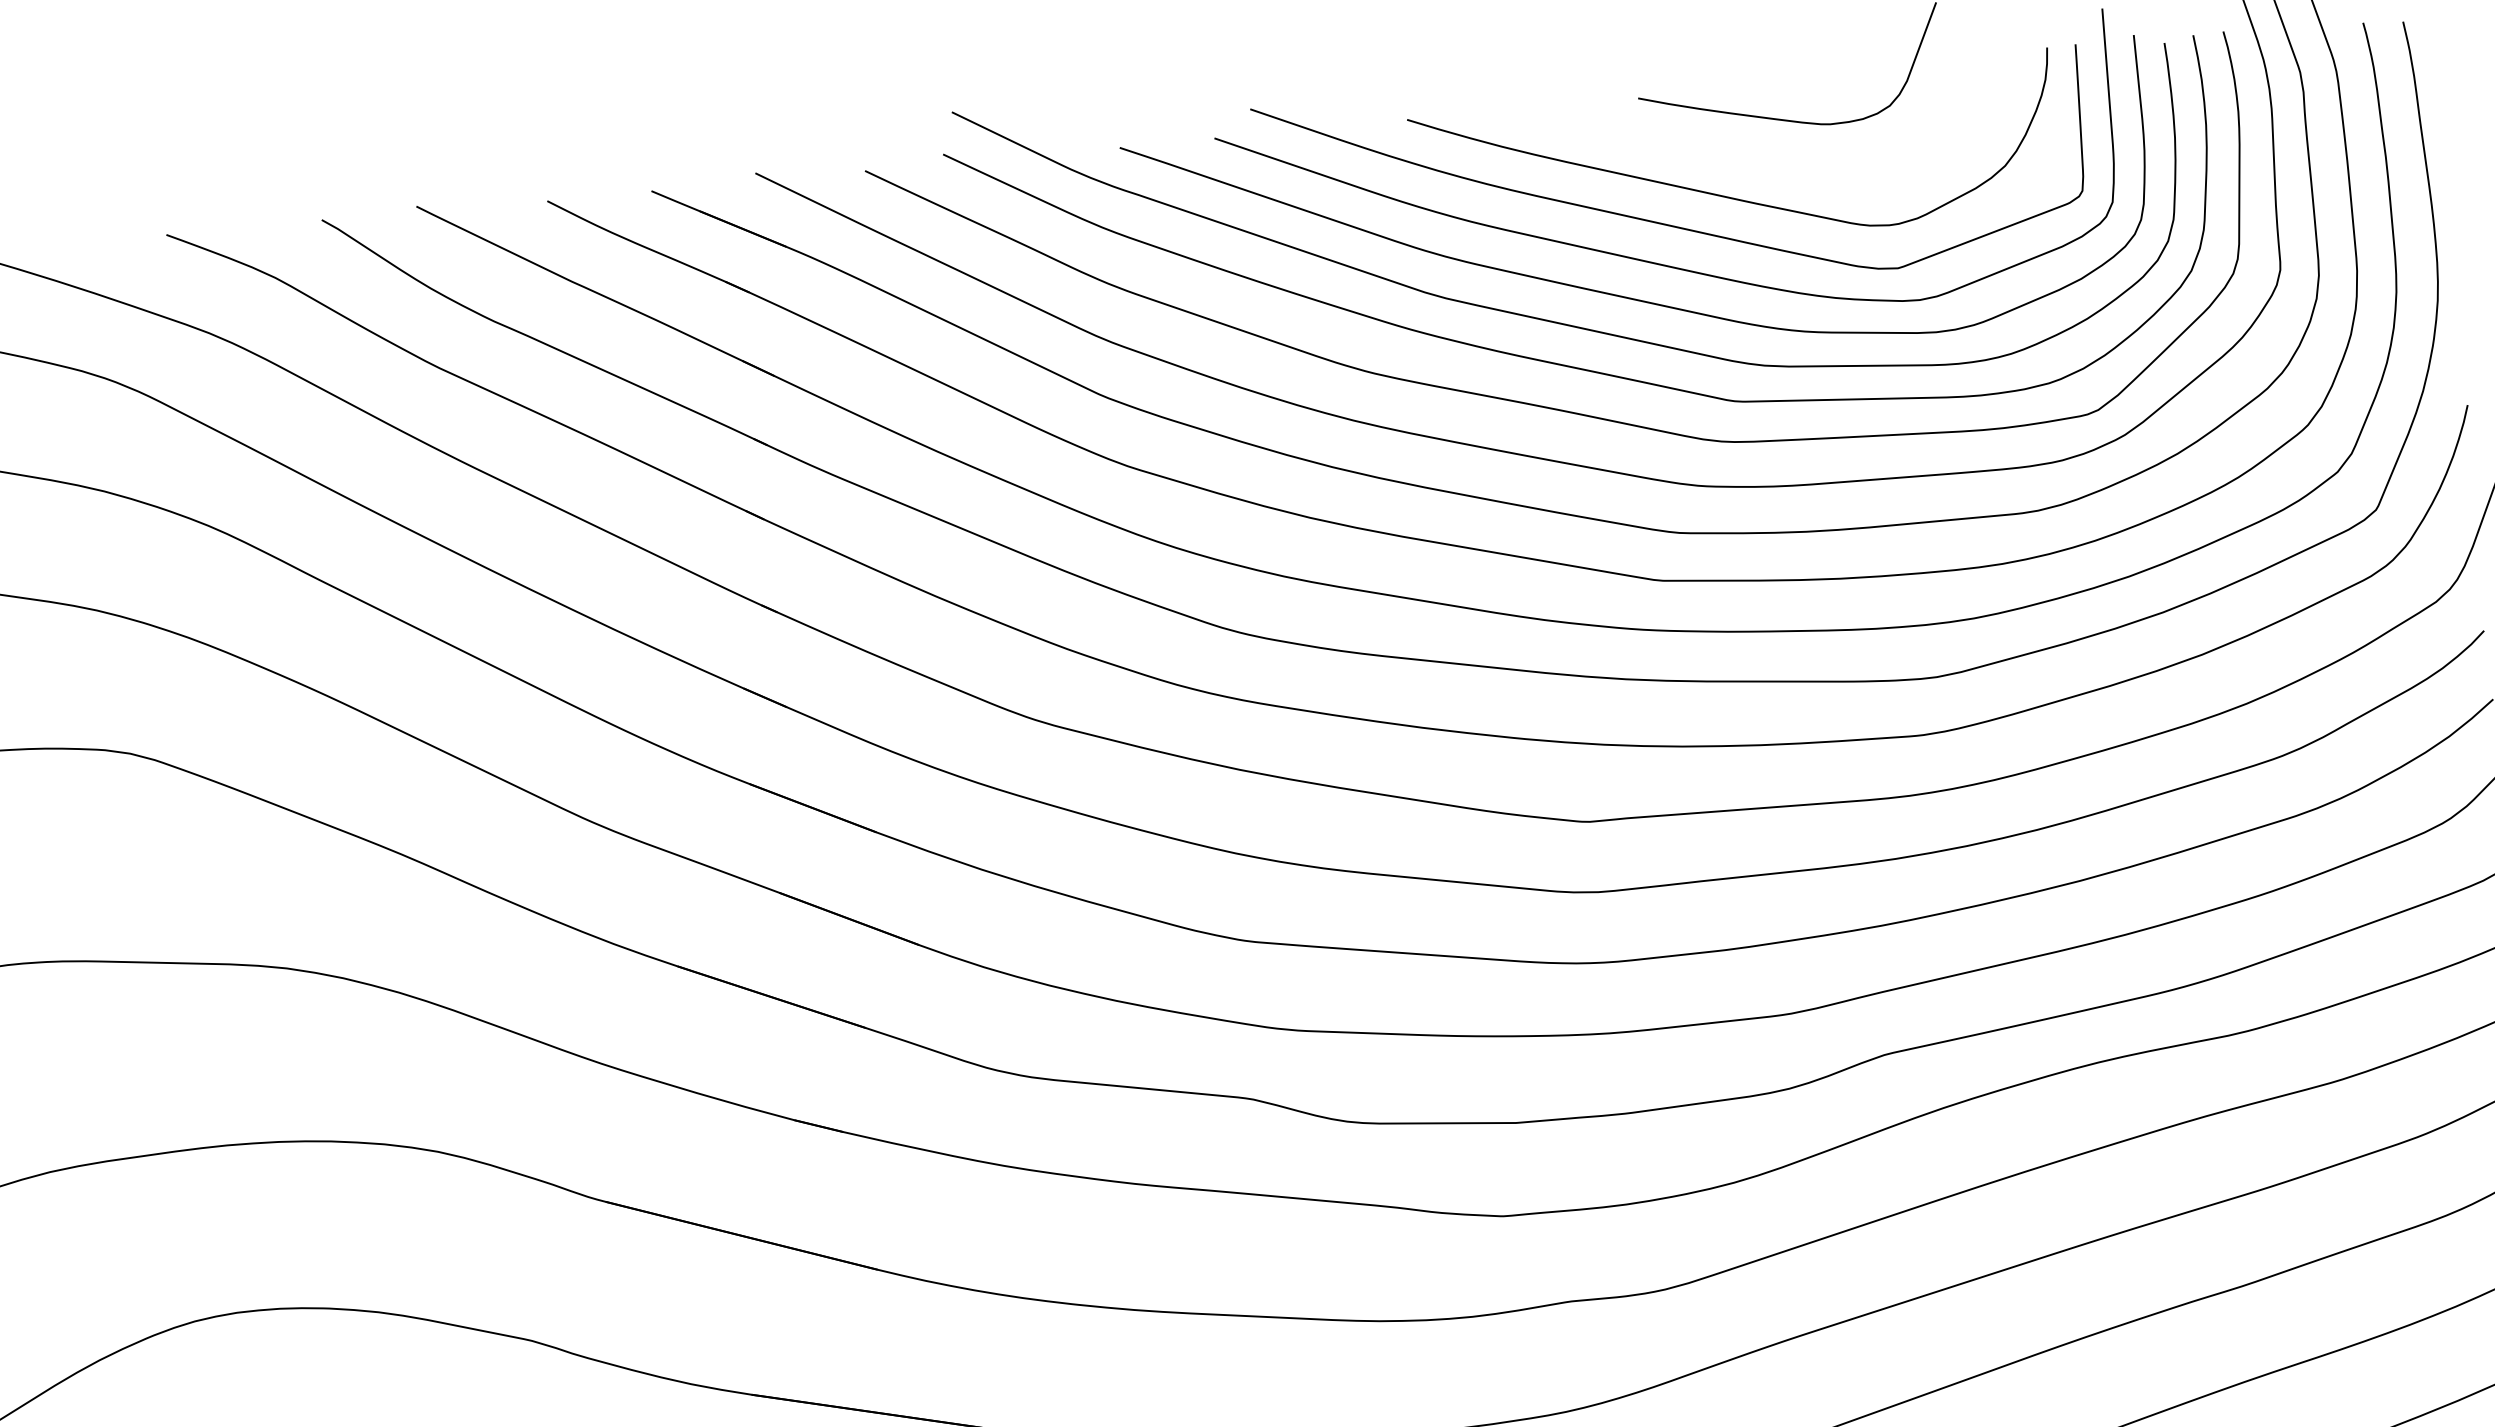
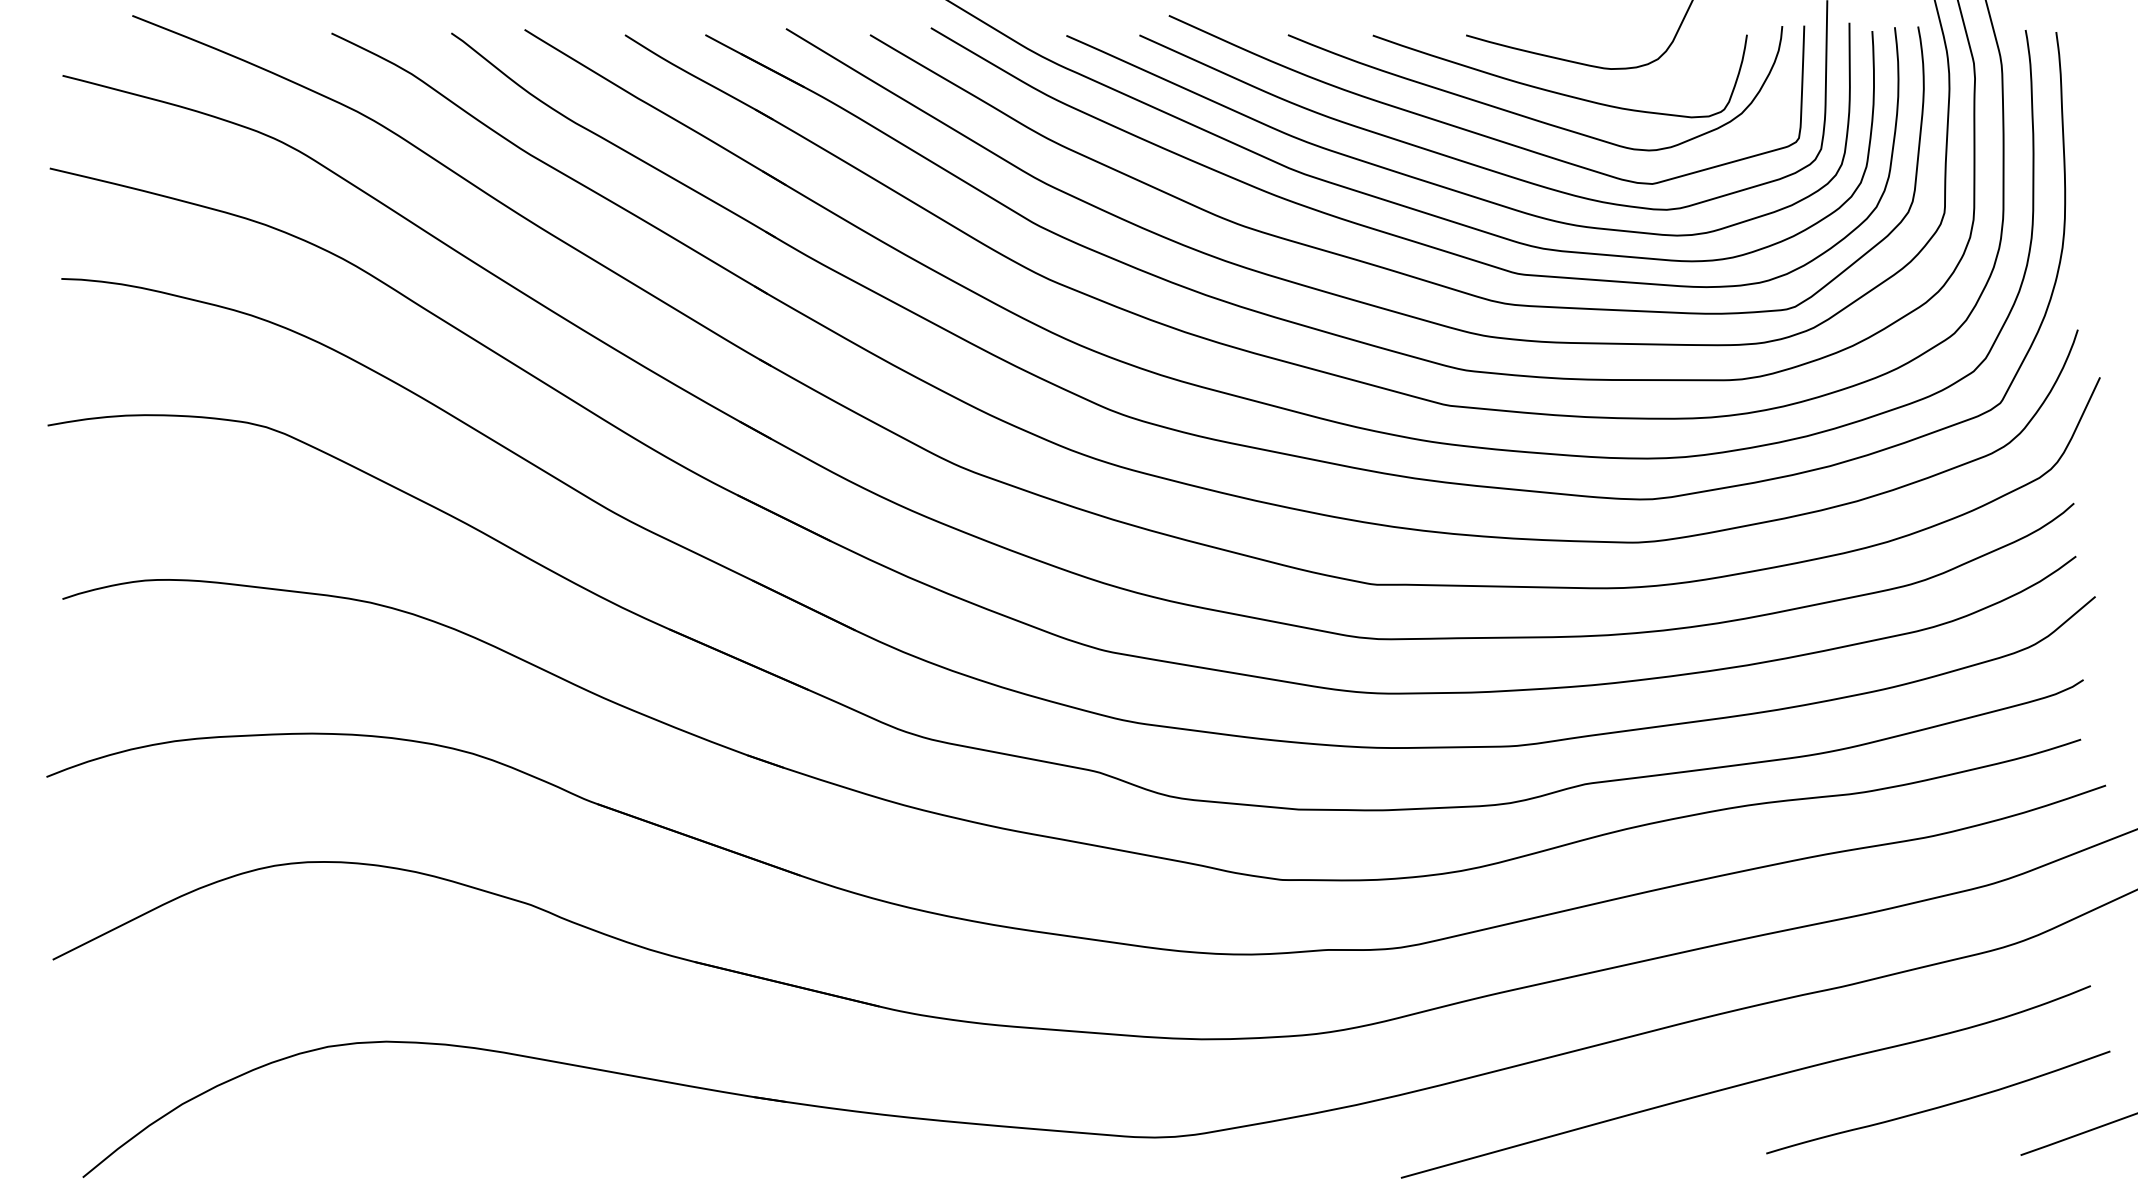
curve: (1760, 160) -> (1555, 91), added

